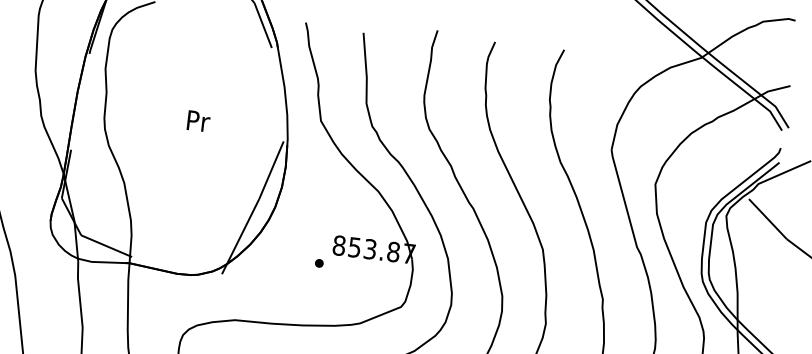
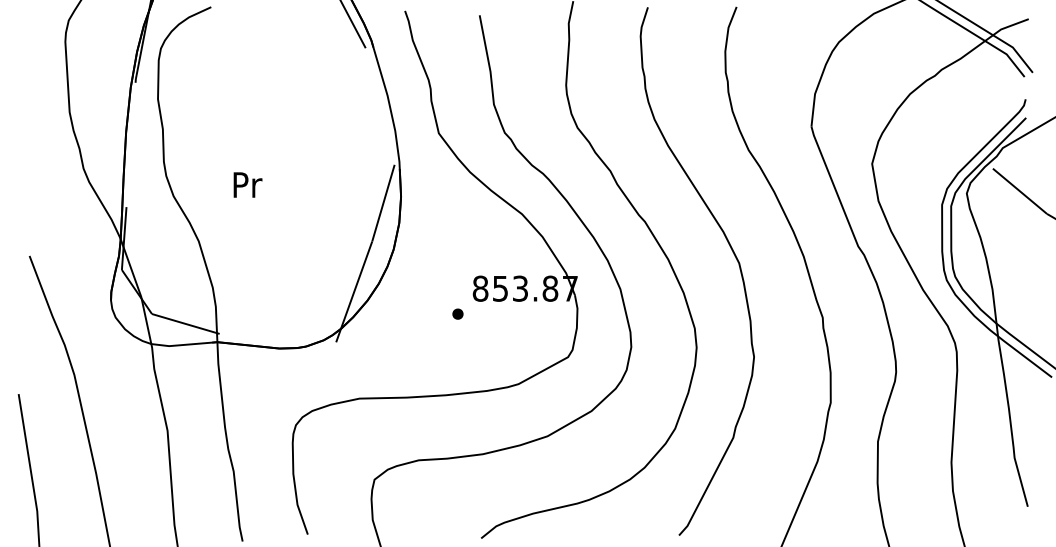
text: (198, 120) -> (247, 184), moved

